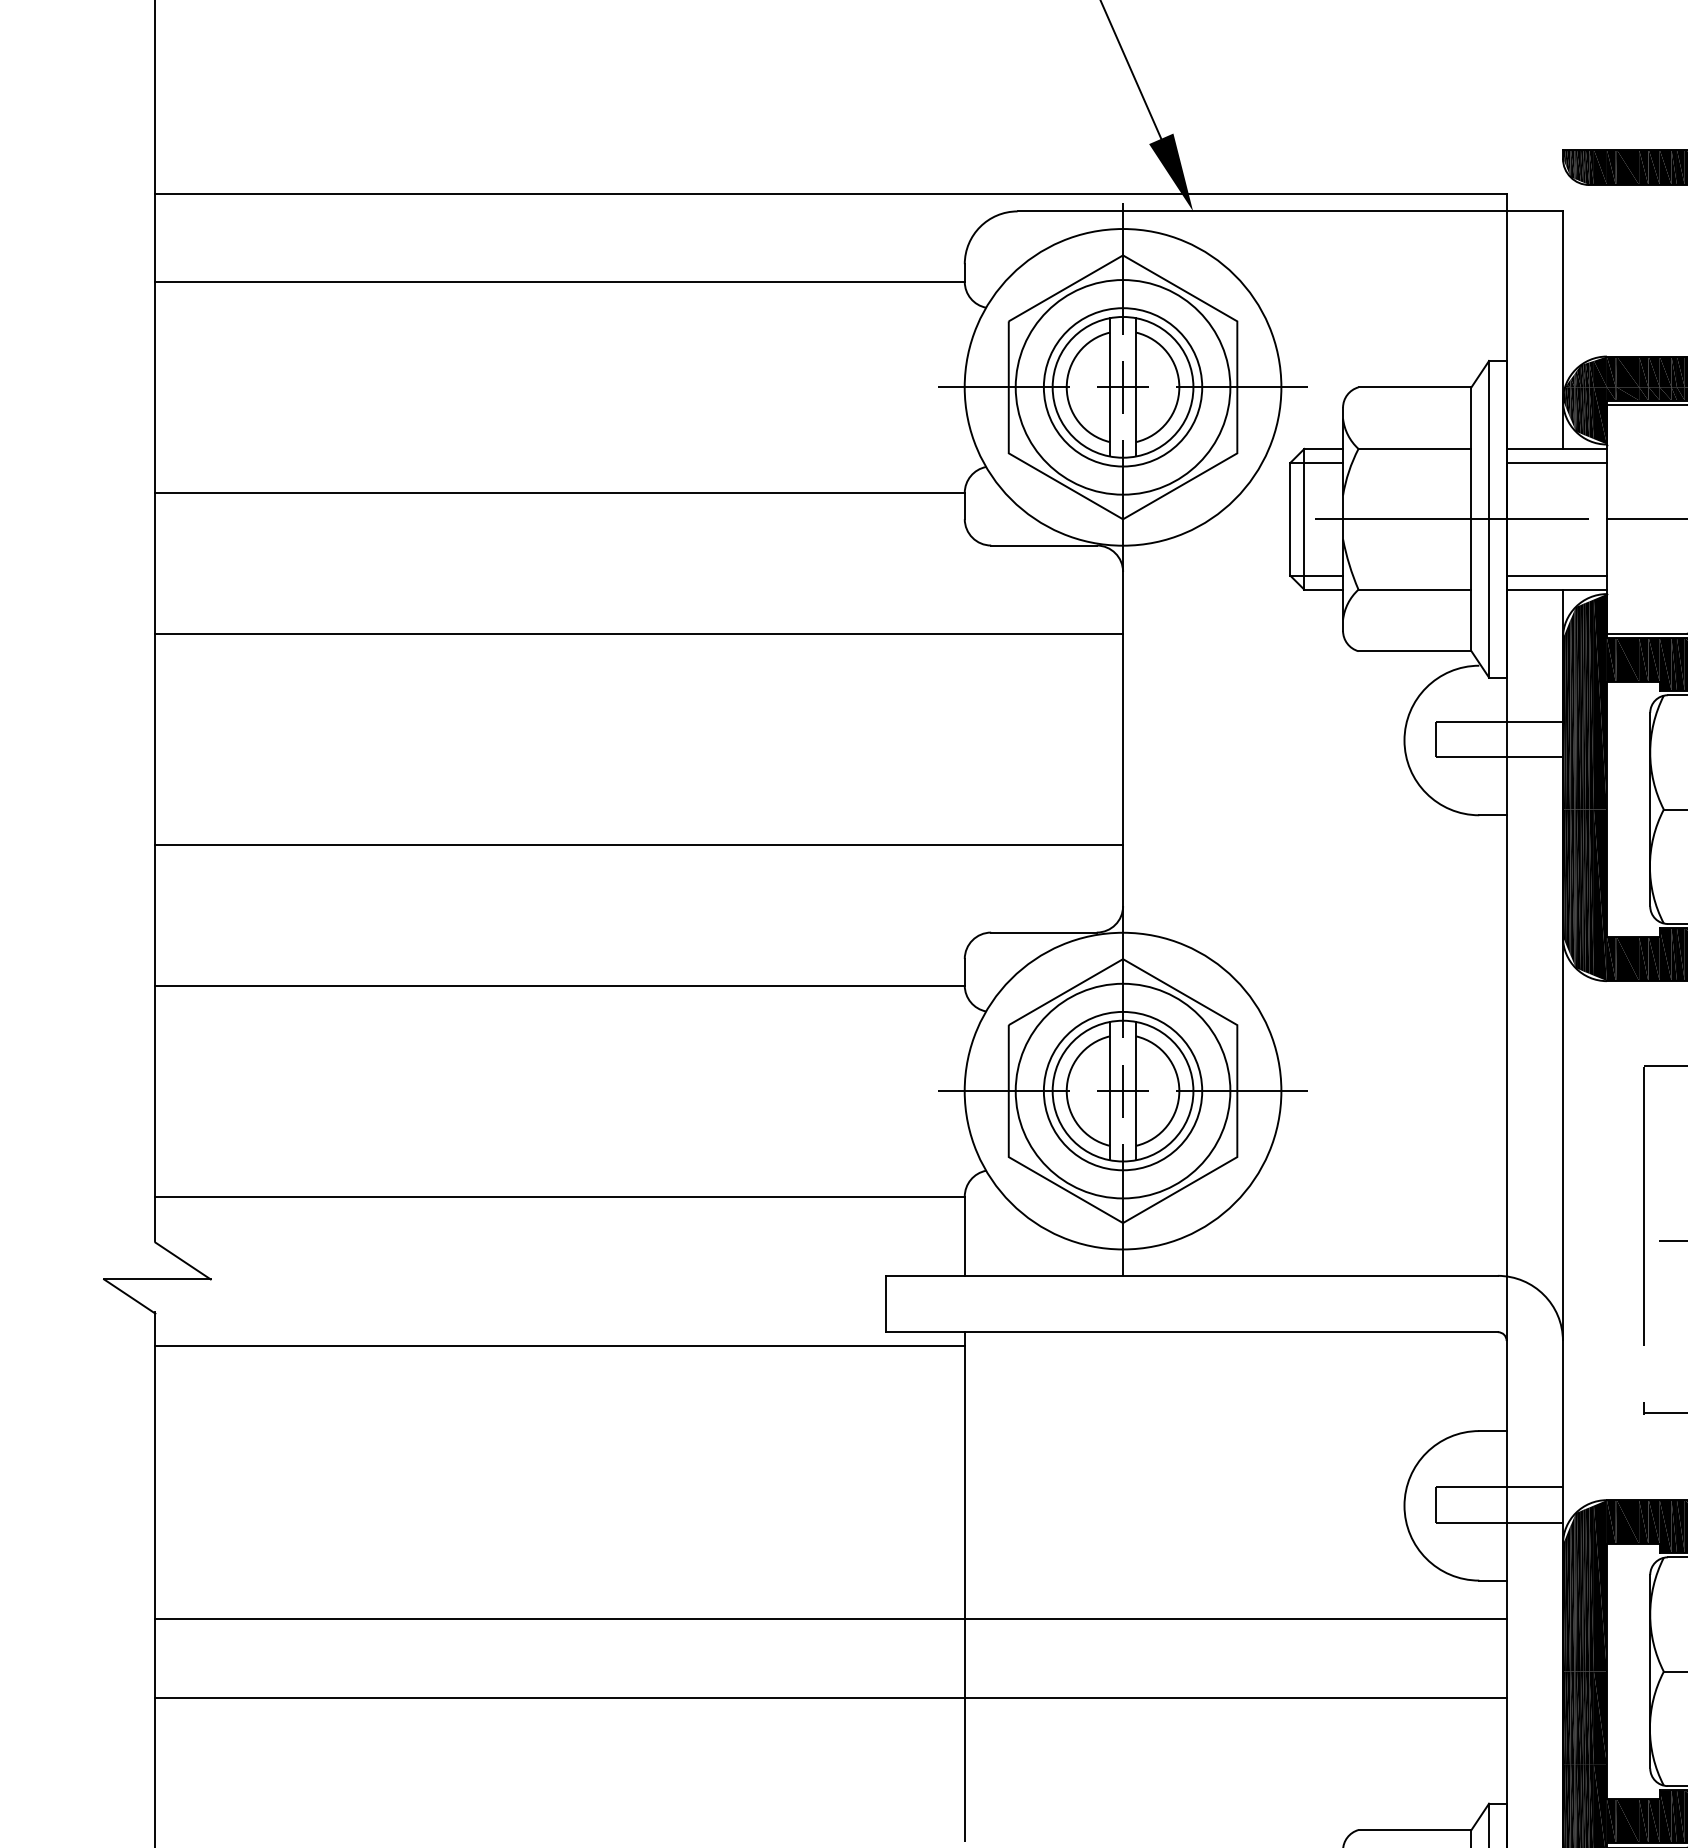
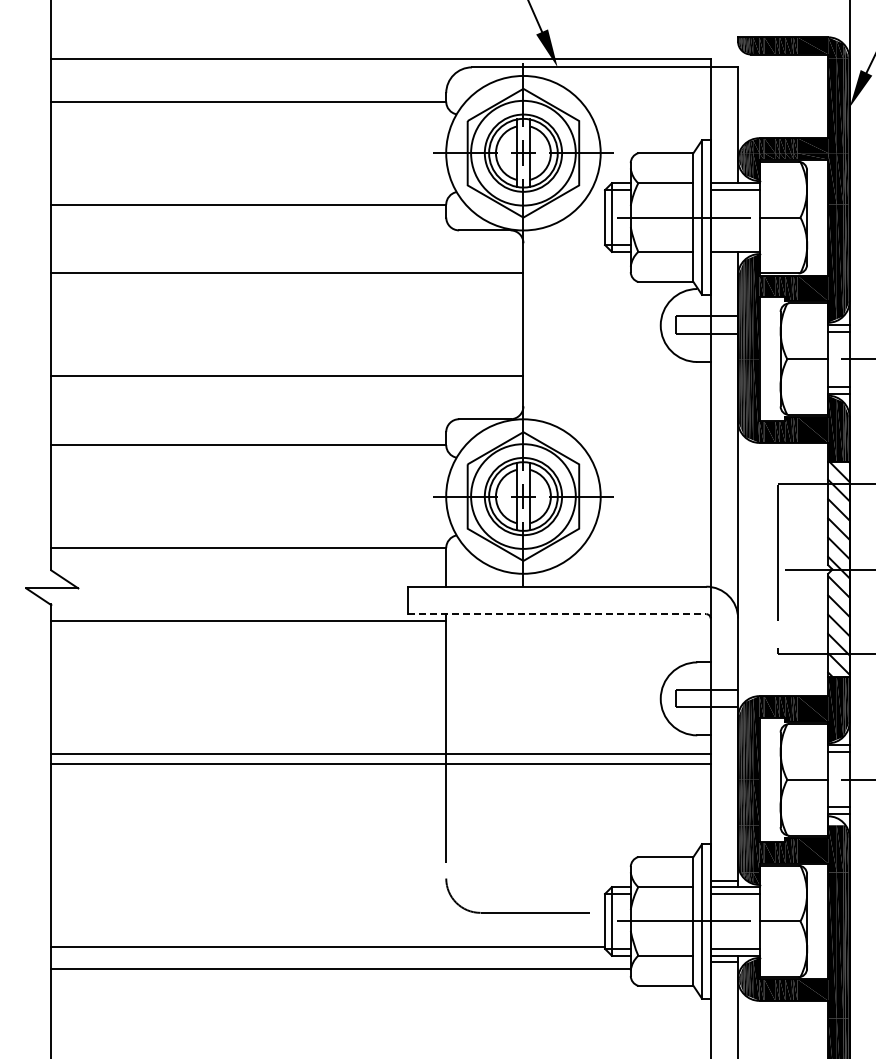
line: (1555, 576) -> (734, 245), removed
line: (1192, 1332) -> (557, 614), solid -> dashed
line: (830, 1697) -> (380, 763), moved

